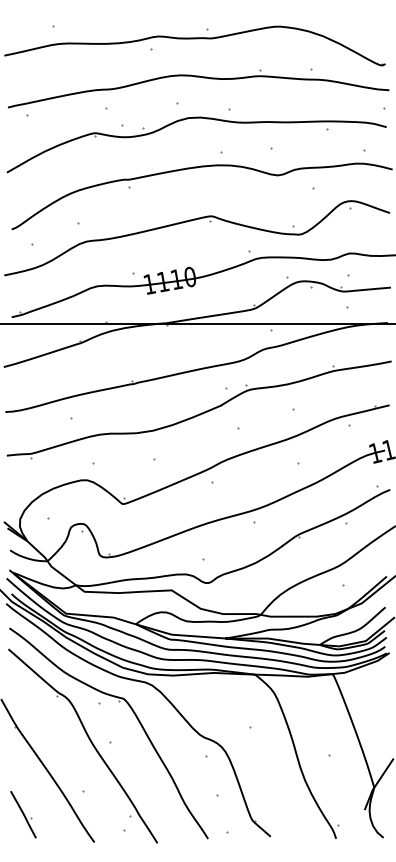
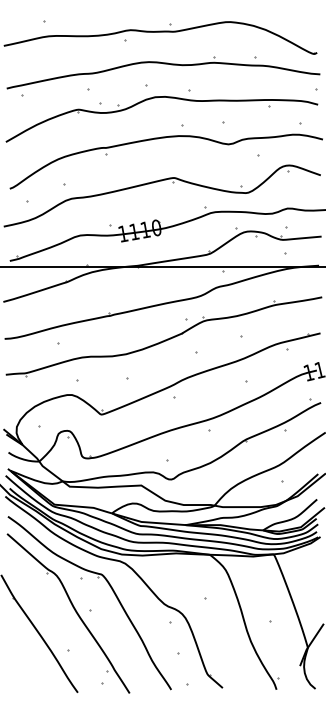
part: (23, 814) -> (19, 669), removed

